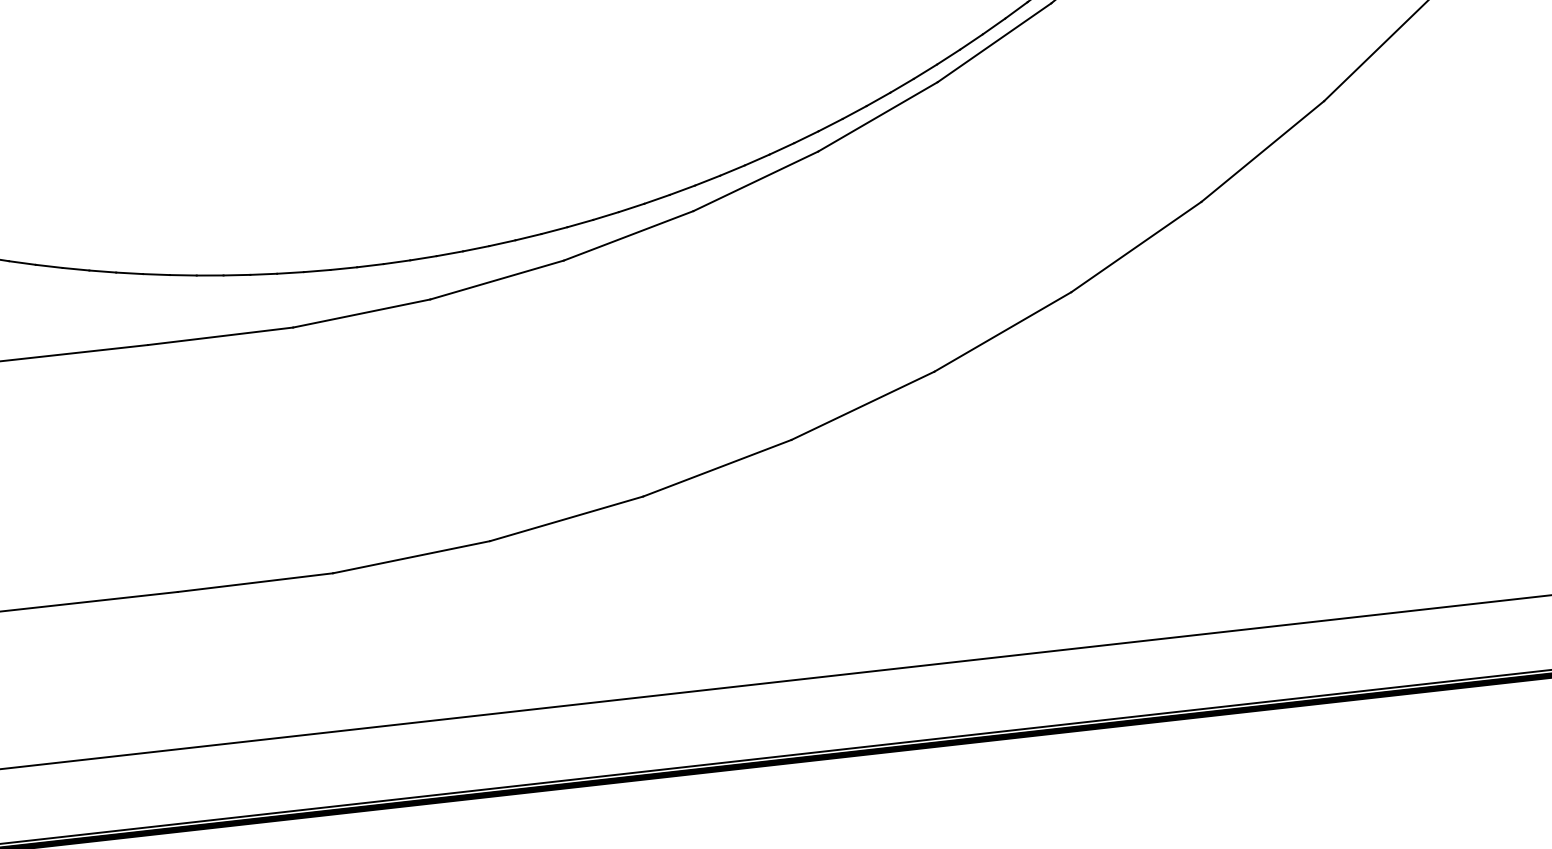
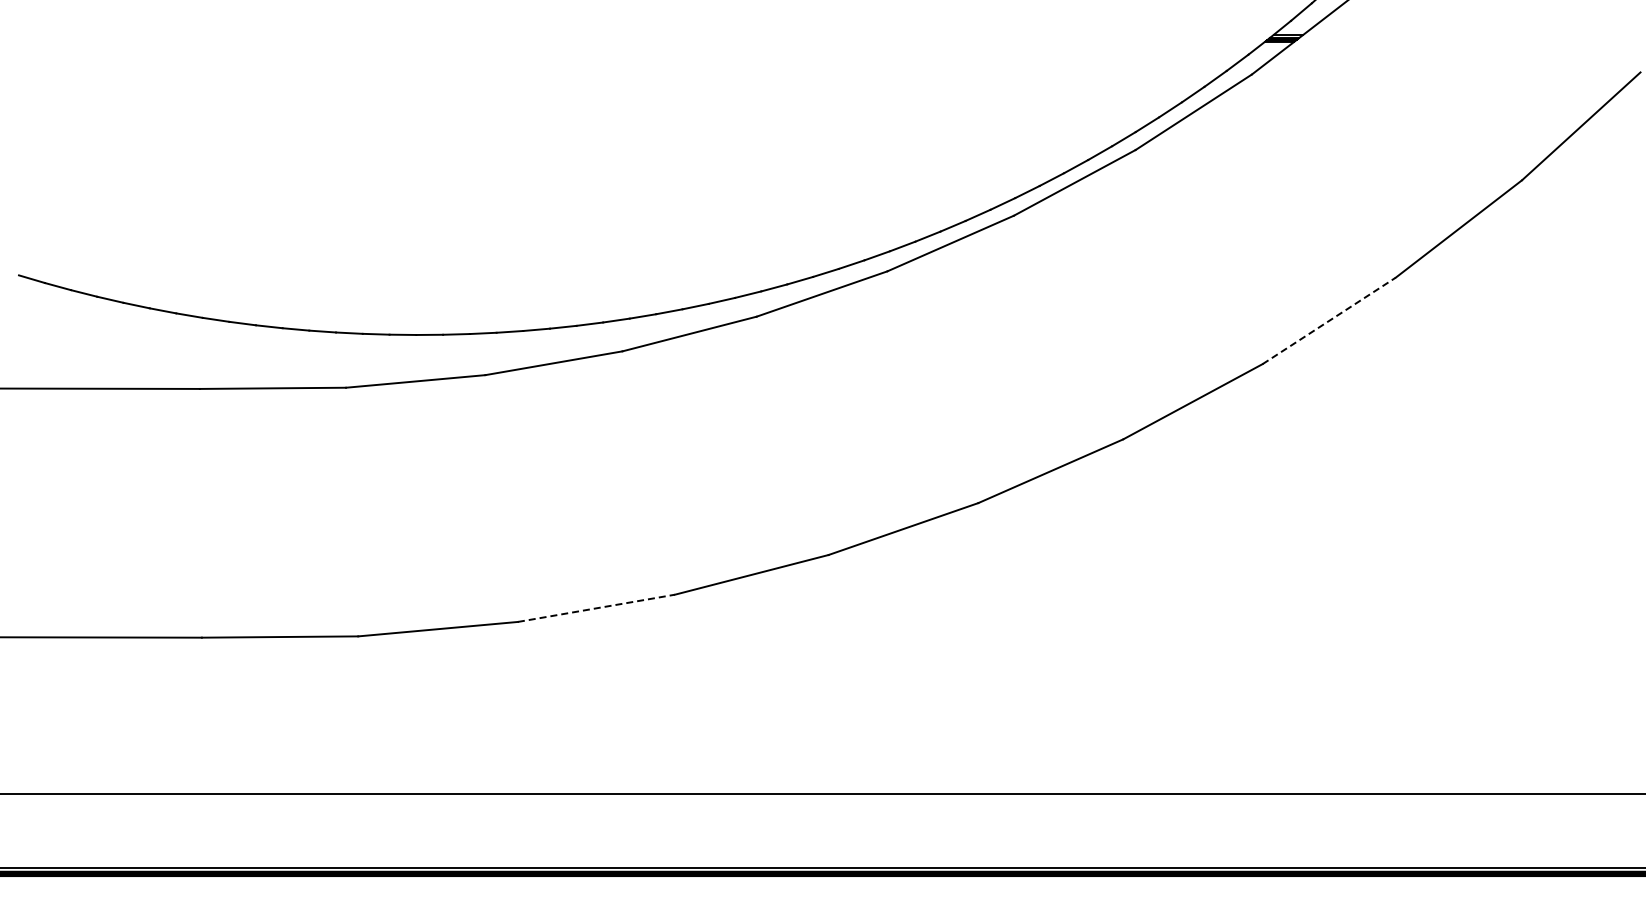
line: (1263, 151) -> (1329, 320), solid -> dashed
line: (566, 519) -> (596, 608), solid -> dashed

